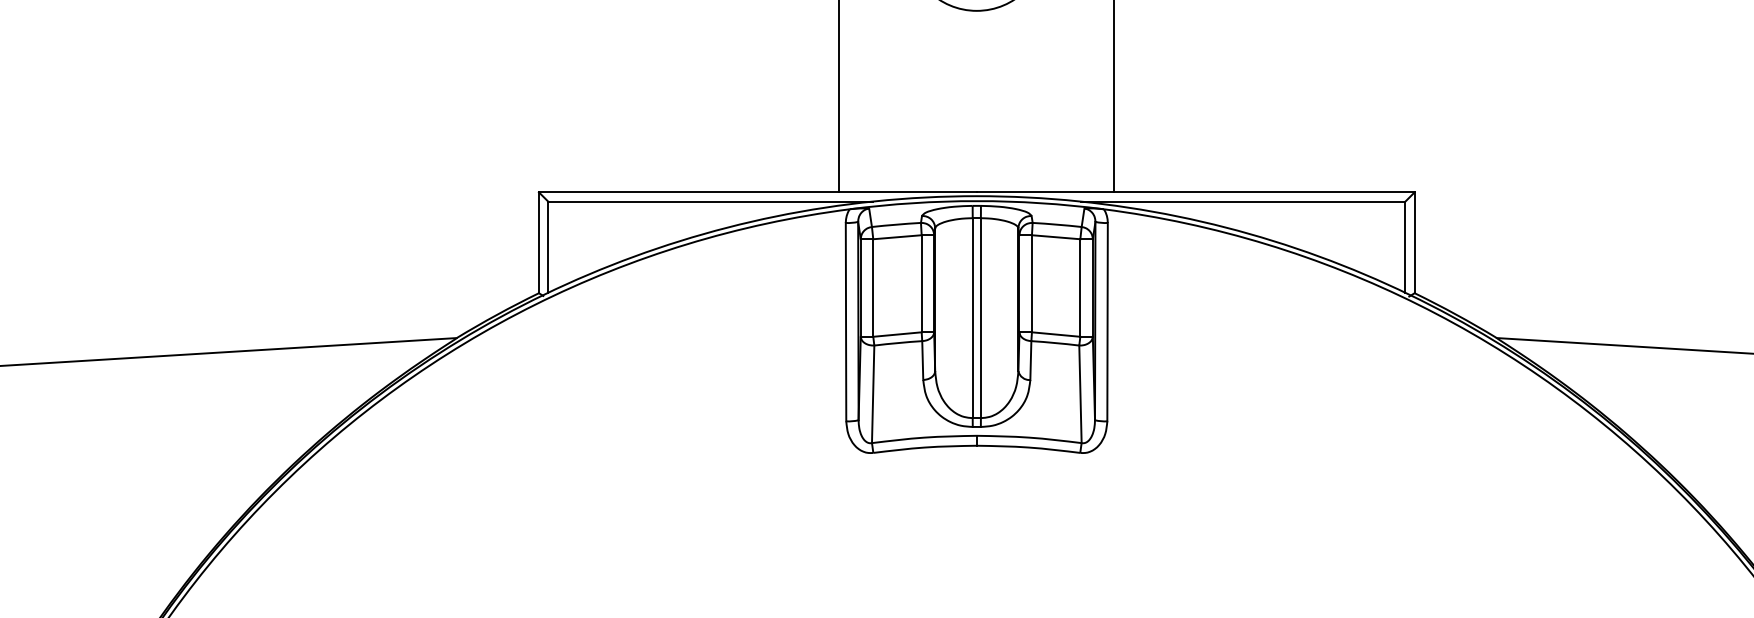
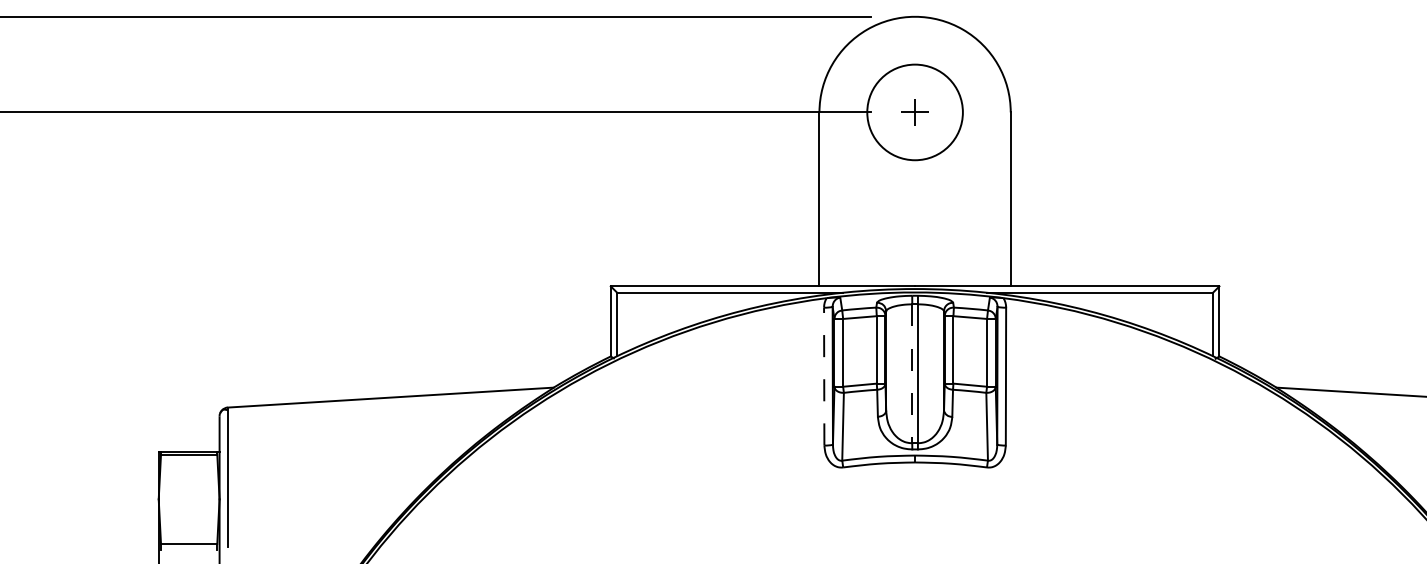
line: (973, 319) -> (912, 374), solid -> dashed
line: (846, 322) -> (824, 376), solid -> dashed

